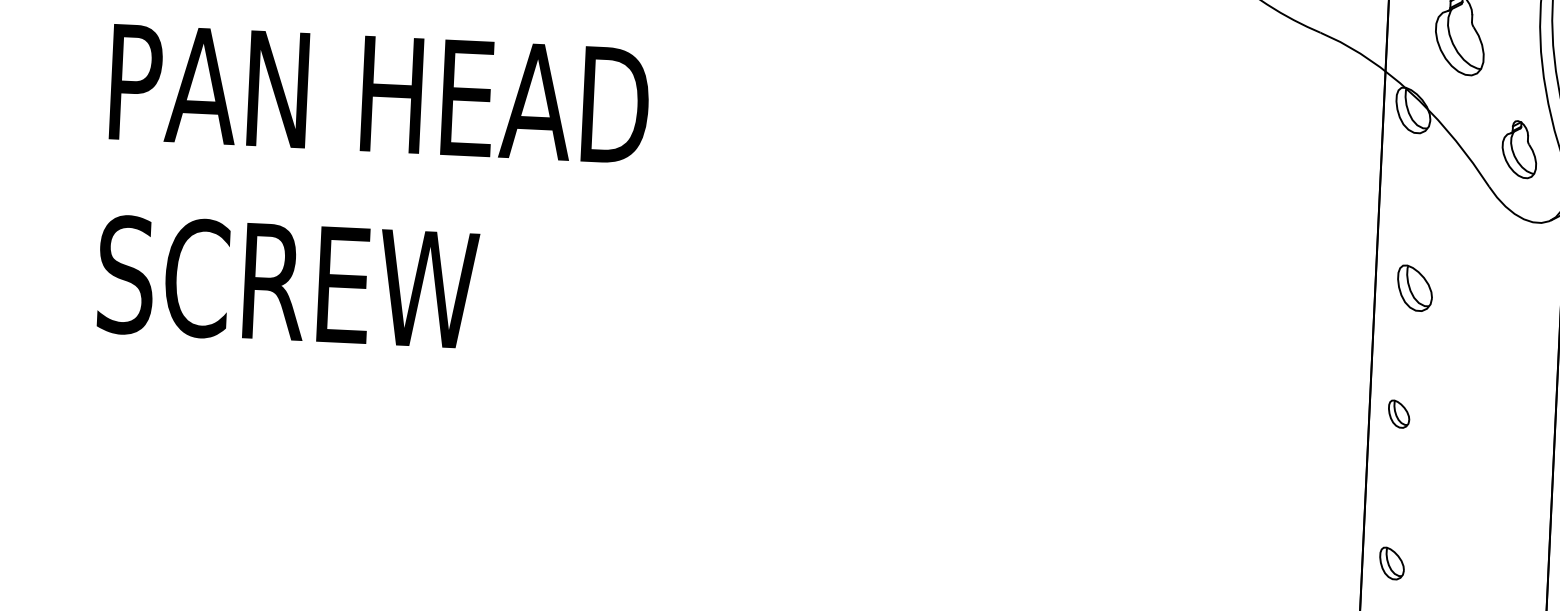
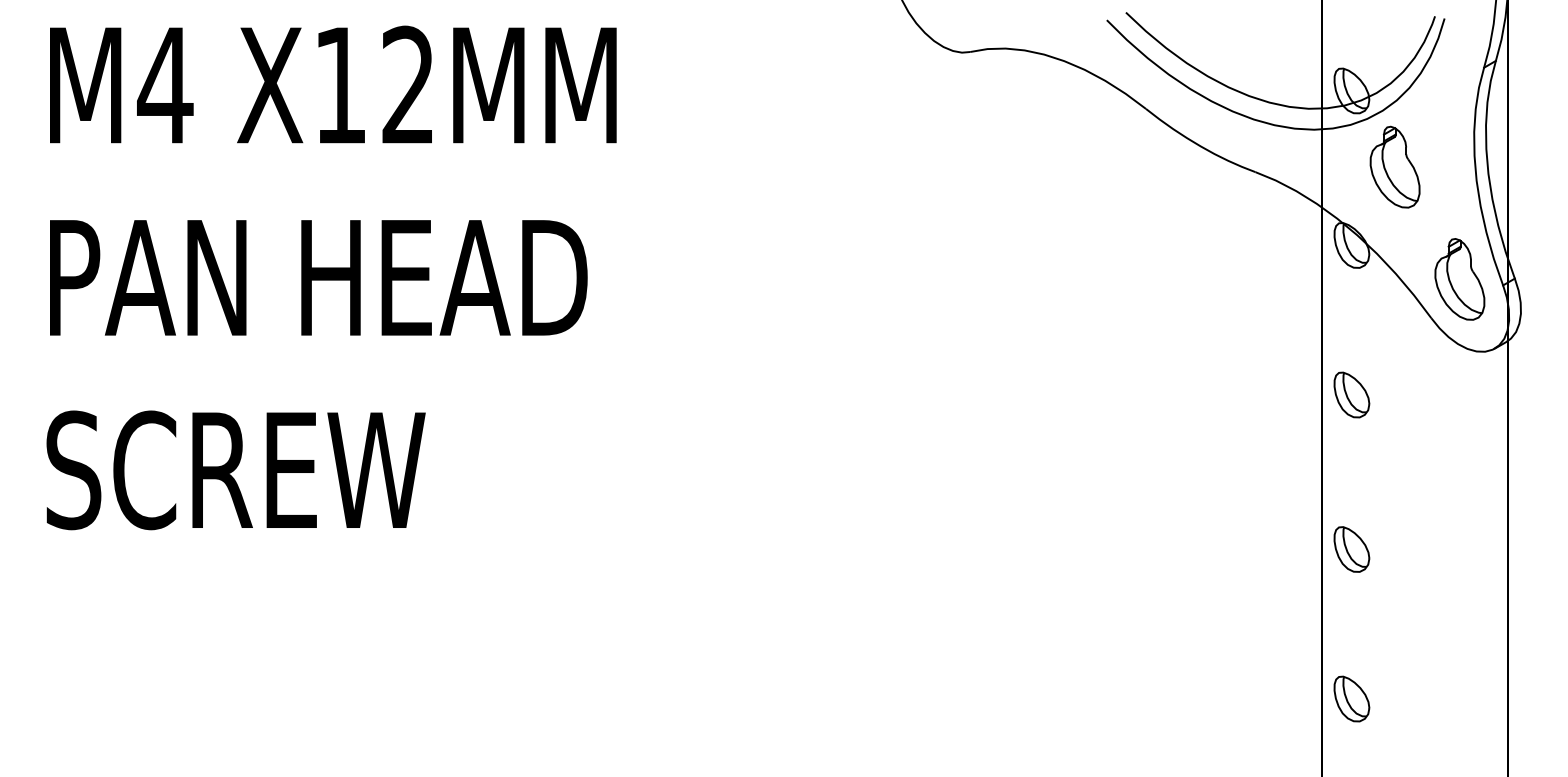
part: (1519, 149) -> (1459, 279), size x1.43
part: (1414, 287) -> (1351, 394), moved
part: (1398, 414) -> (1351, 549), size x1.67
part: (1391, 563) -> (1351, 698), size x1.43

